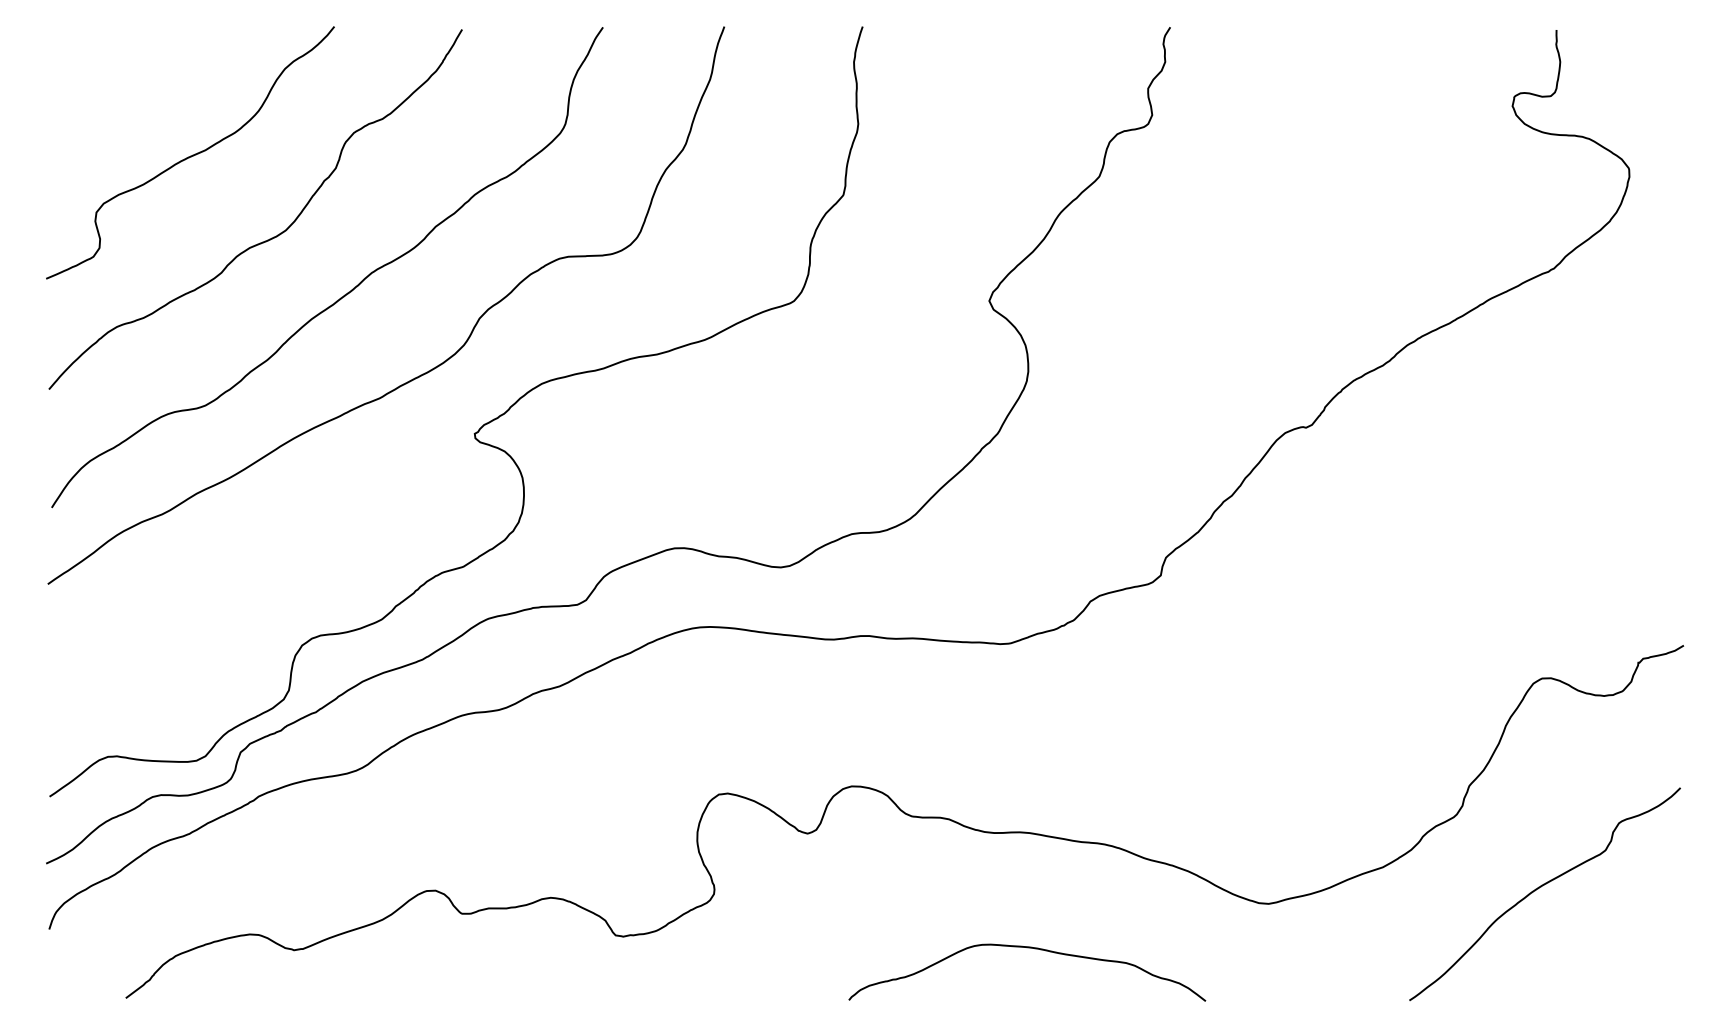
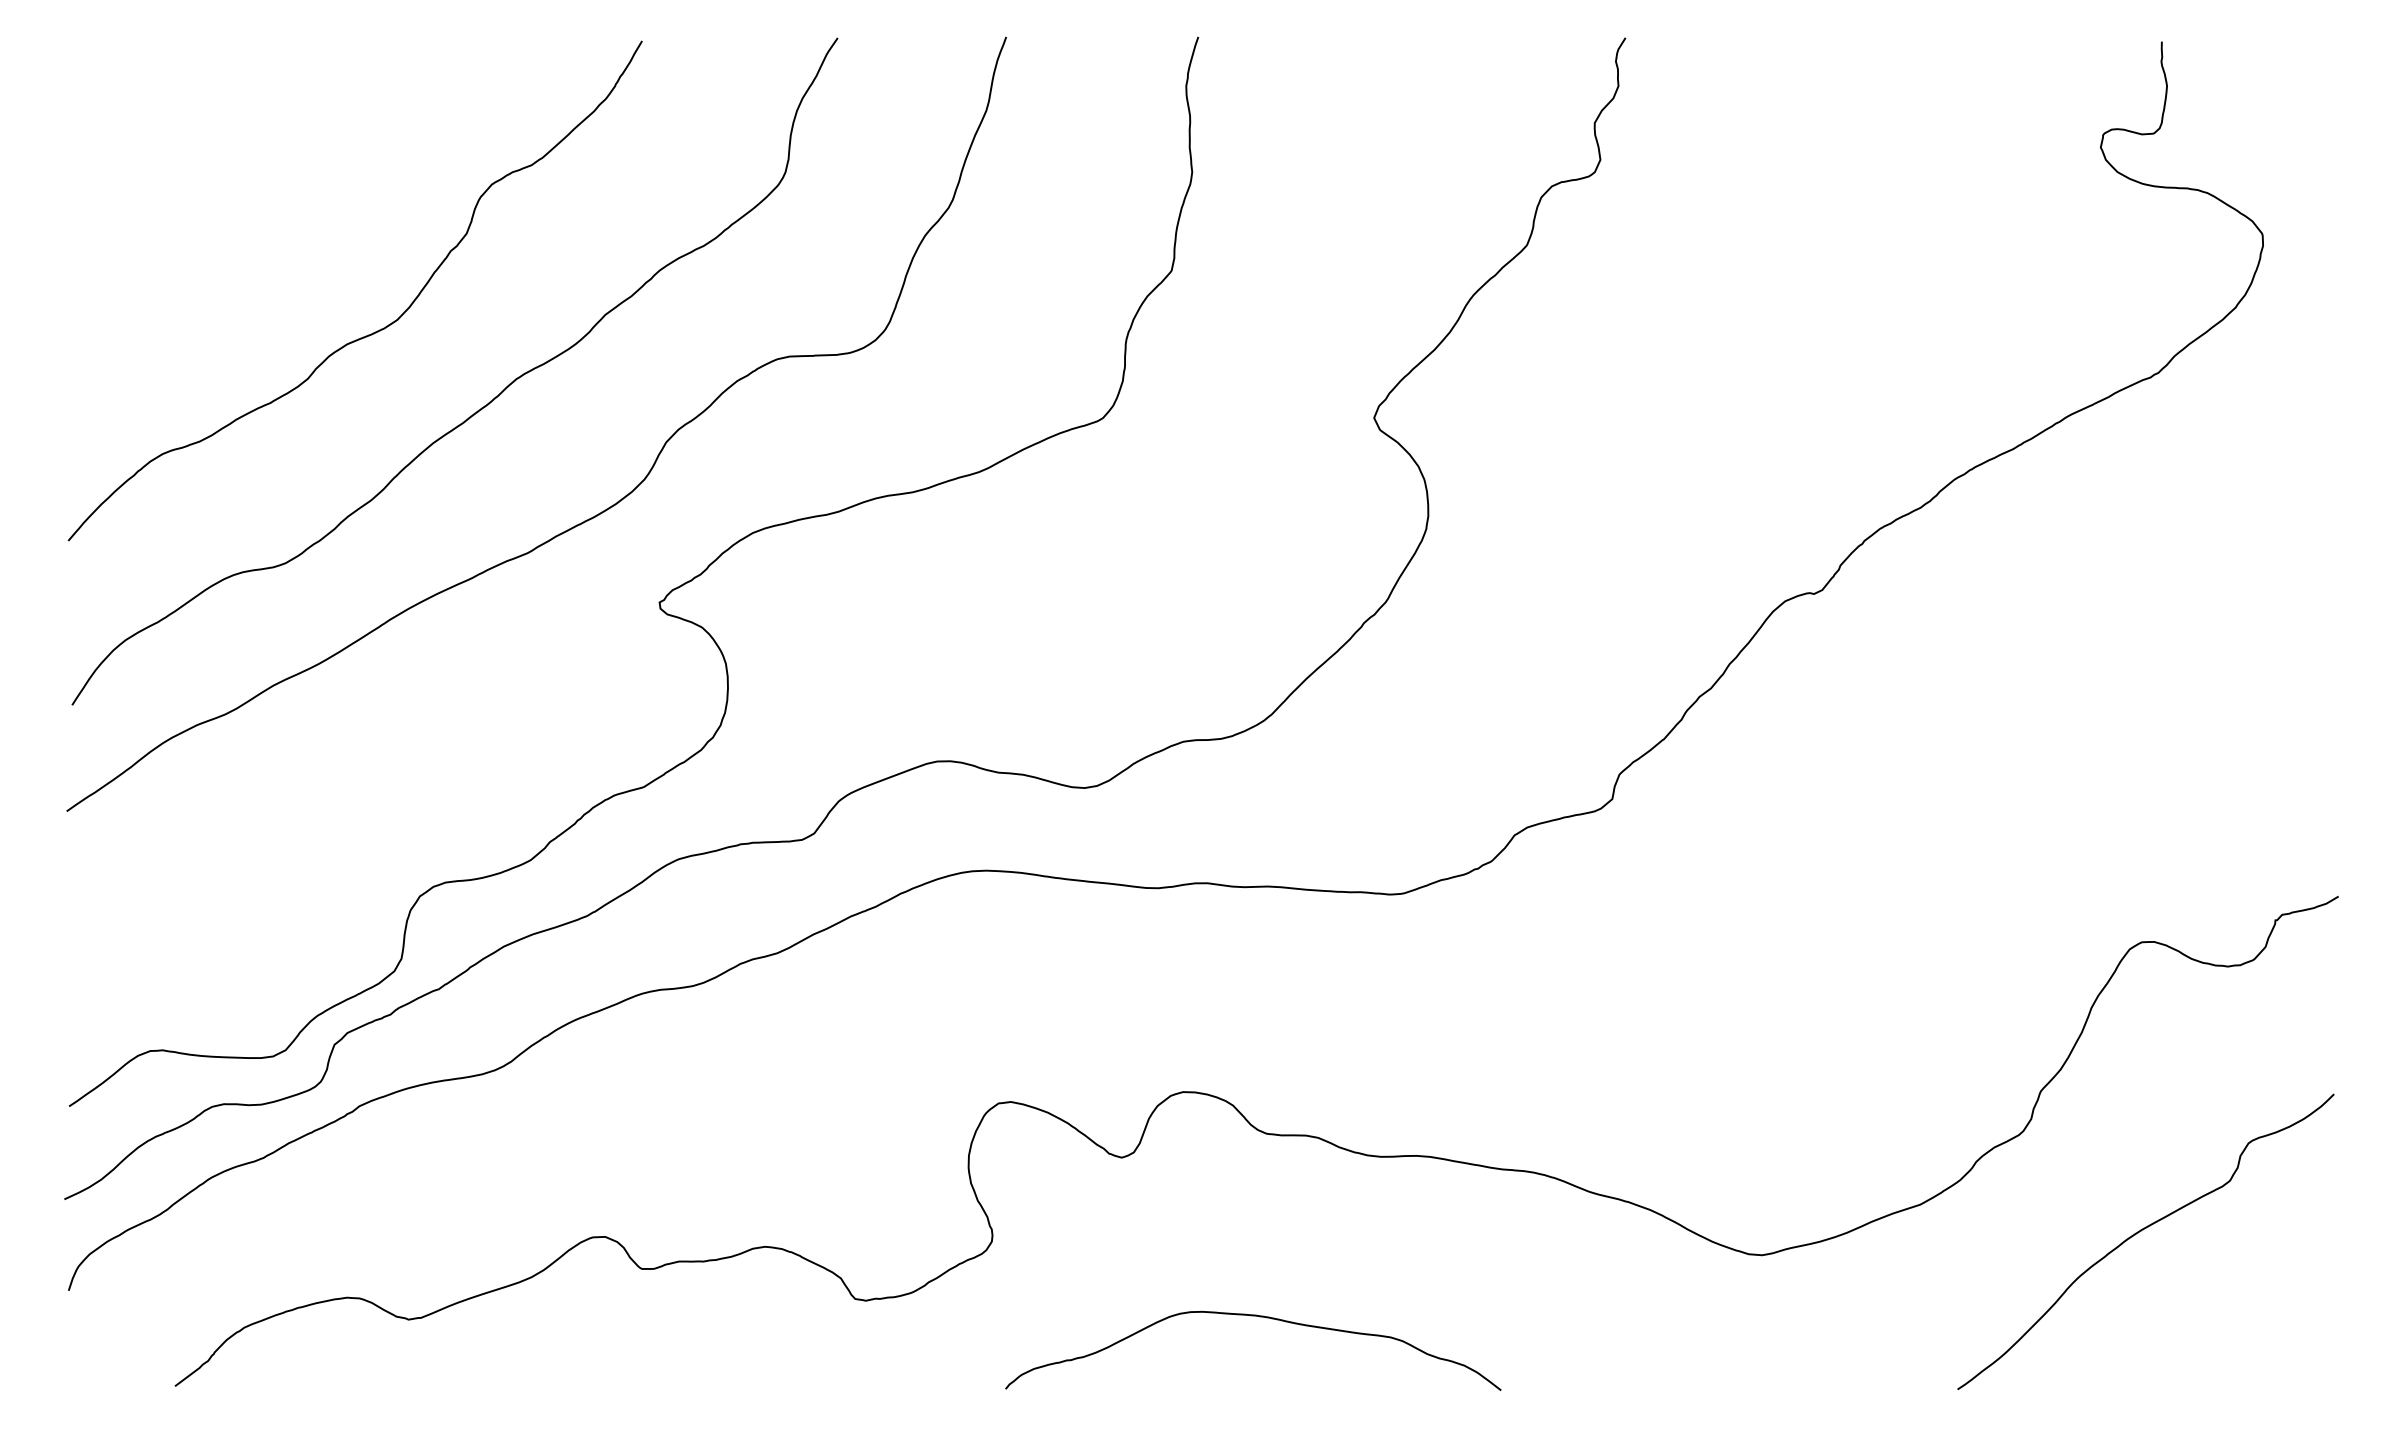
curve: (192, 154) -> (267, 214), removed
curve: (1027, 948) -> (1253, 1317), moved

